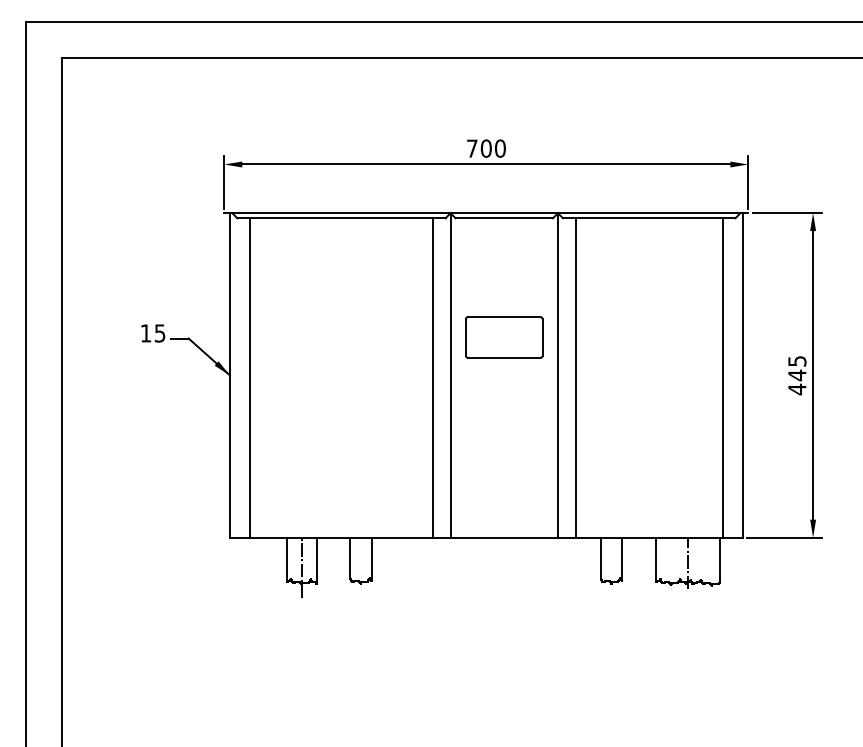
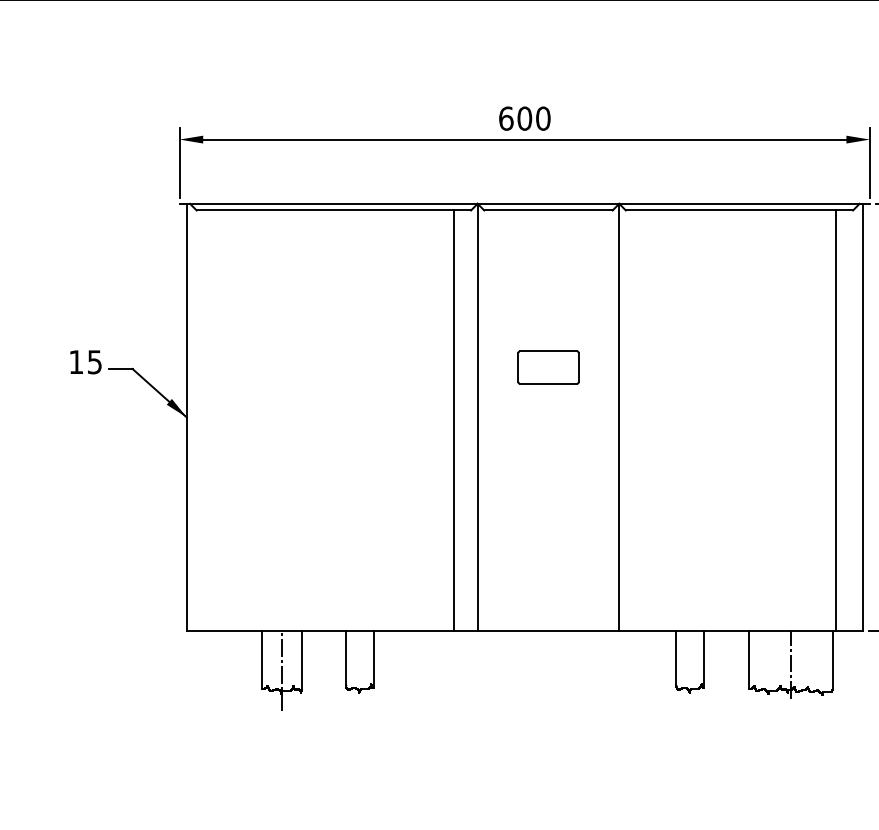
text: (471, 148) -> (505, 118), 700 -> 600
part: (504, 337) -> (548, 367), size x0.6
line: (250, 377) -> (213, 420), removed
line: (575, 377) -> (642, 420), removed

